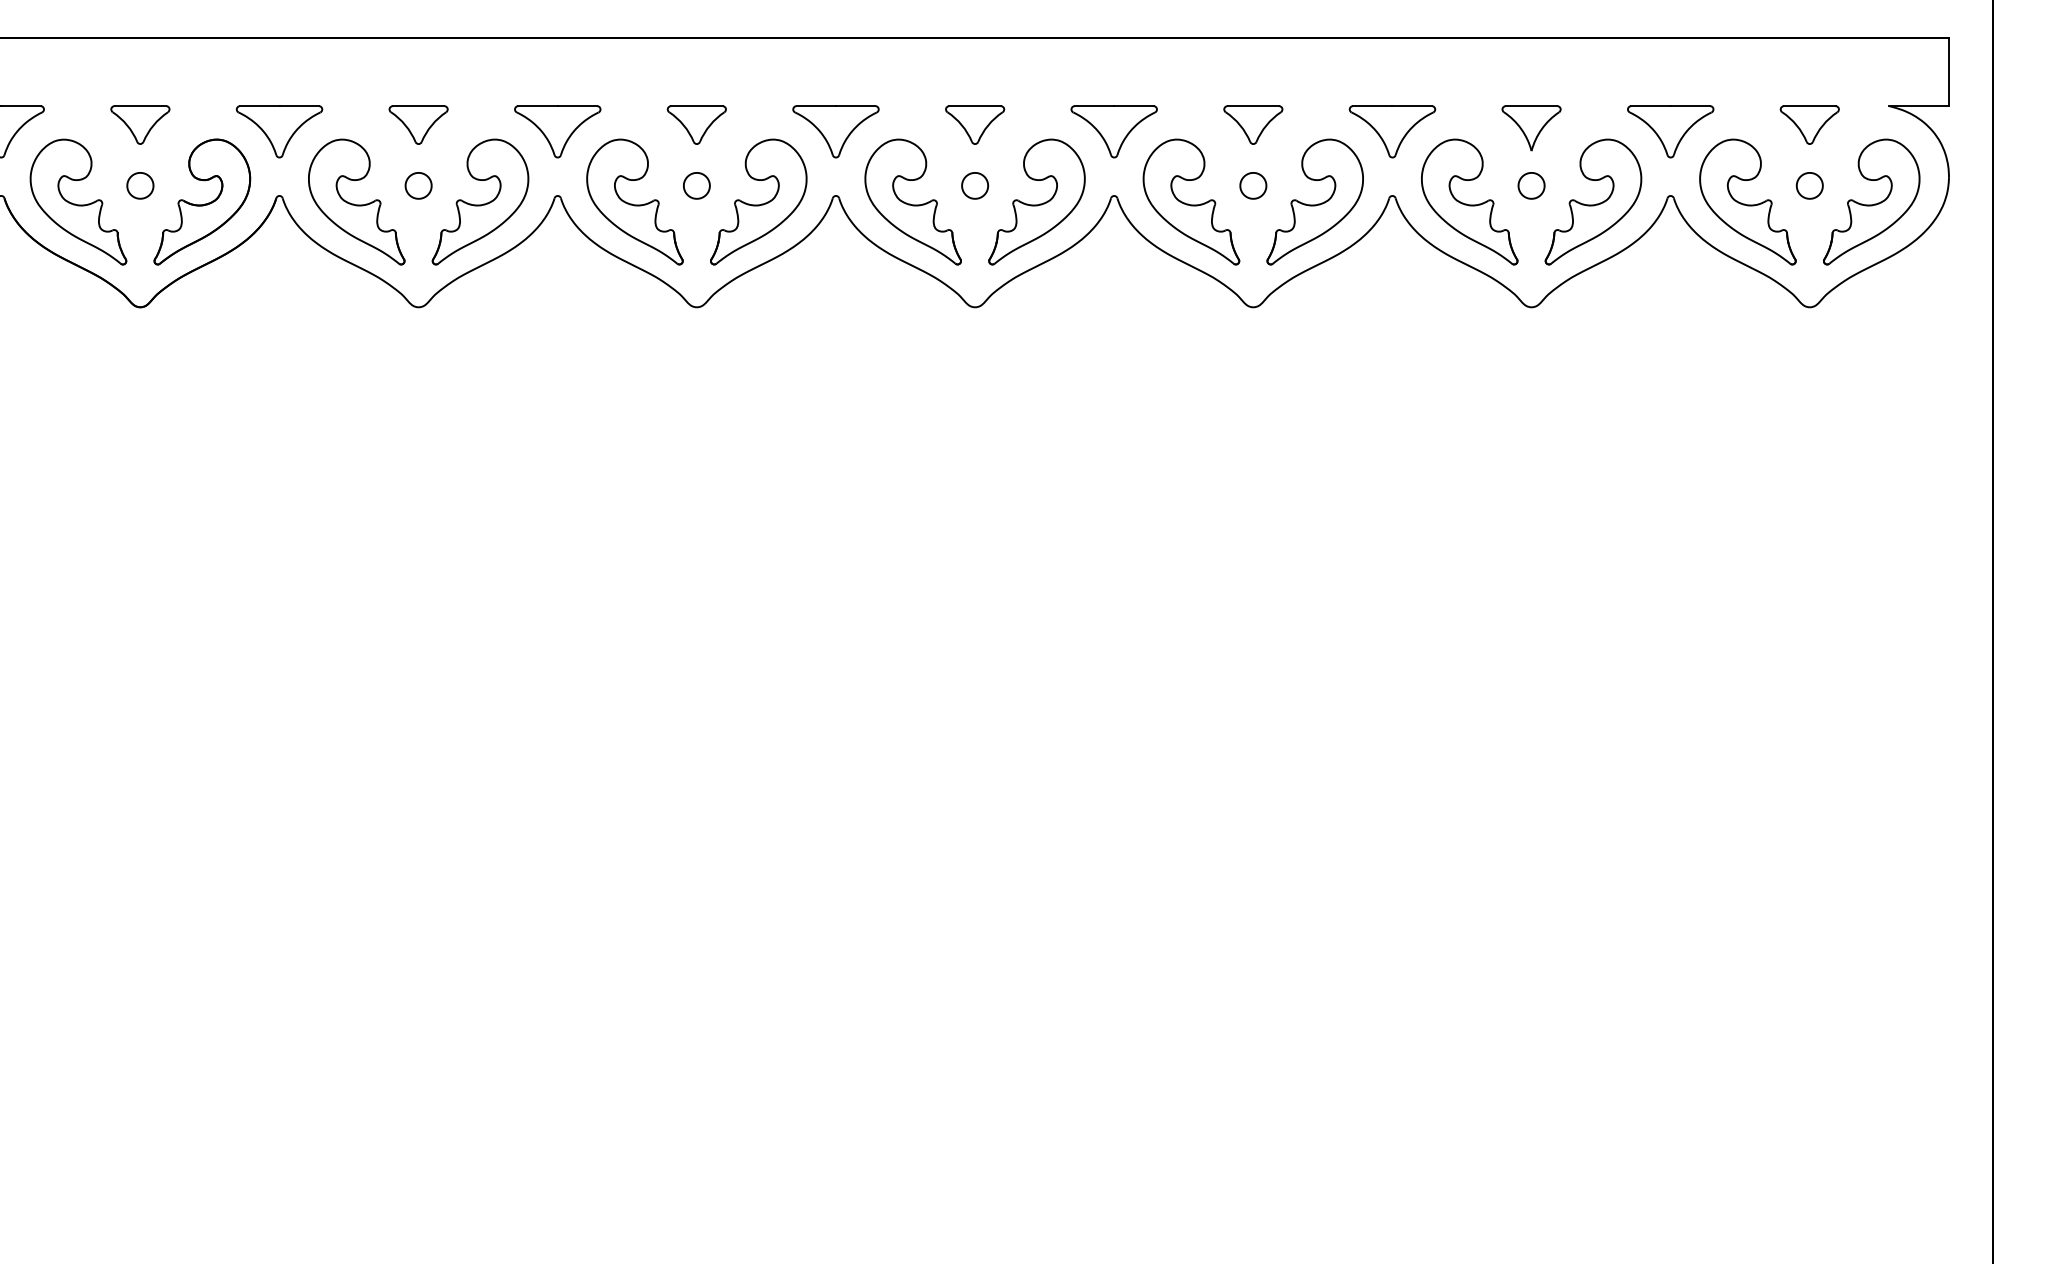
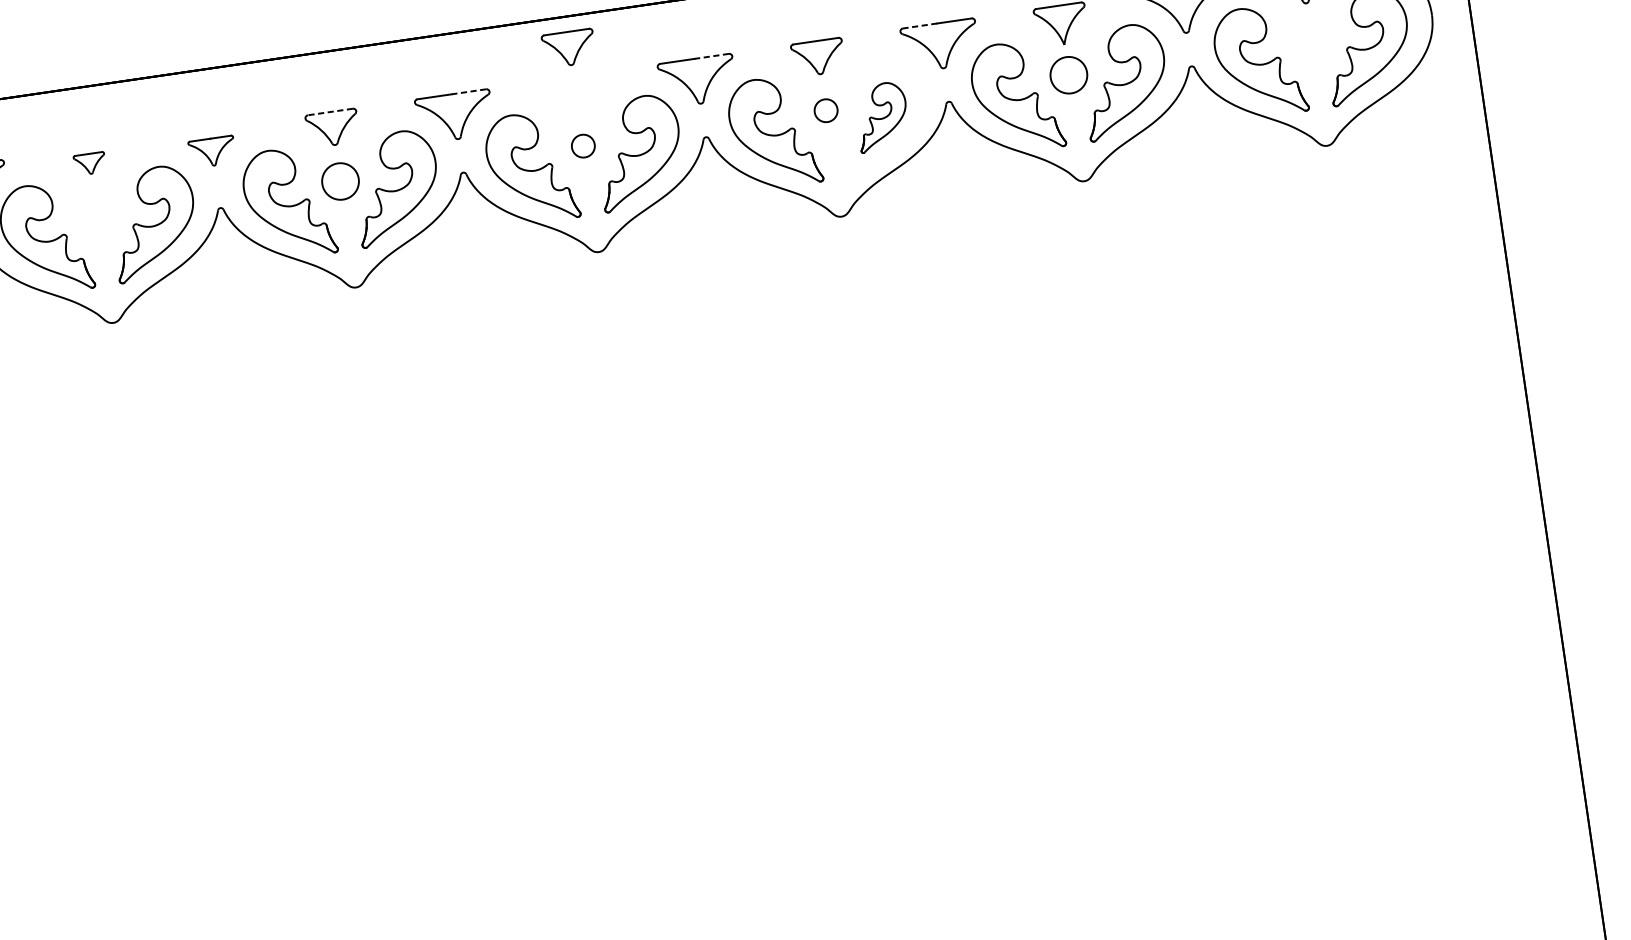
line: (696, 106) -> (330, 112), solid -> dashed
line: (855, 106) -> (468, 92), solid -> dashed
line: (1133, 106) -> (711, 56), solid -> dashed
line: (1372, 106) -> (919, 26), solid -> dashed
part: (418, 124) -> (89, 163), size x0.6
part: (975, 124) -> (569, 48), moved
part: (557, 131) -> (212, 151), size x0.6
part: (418, 185) -> (97, 216), removed
part: (696, 185) -> (340, 181), size x1.6
part: (1531, 185) -> (1068, 75), size x1.6
part: (1809, 185) -> (1311, 39), removed
part: (1314, 201) -> (881, 116), size x0.6

